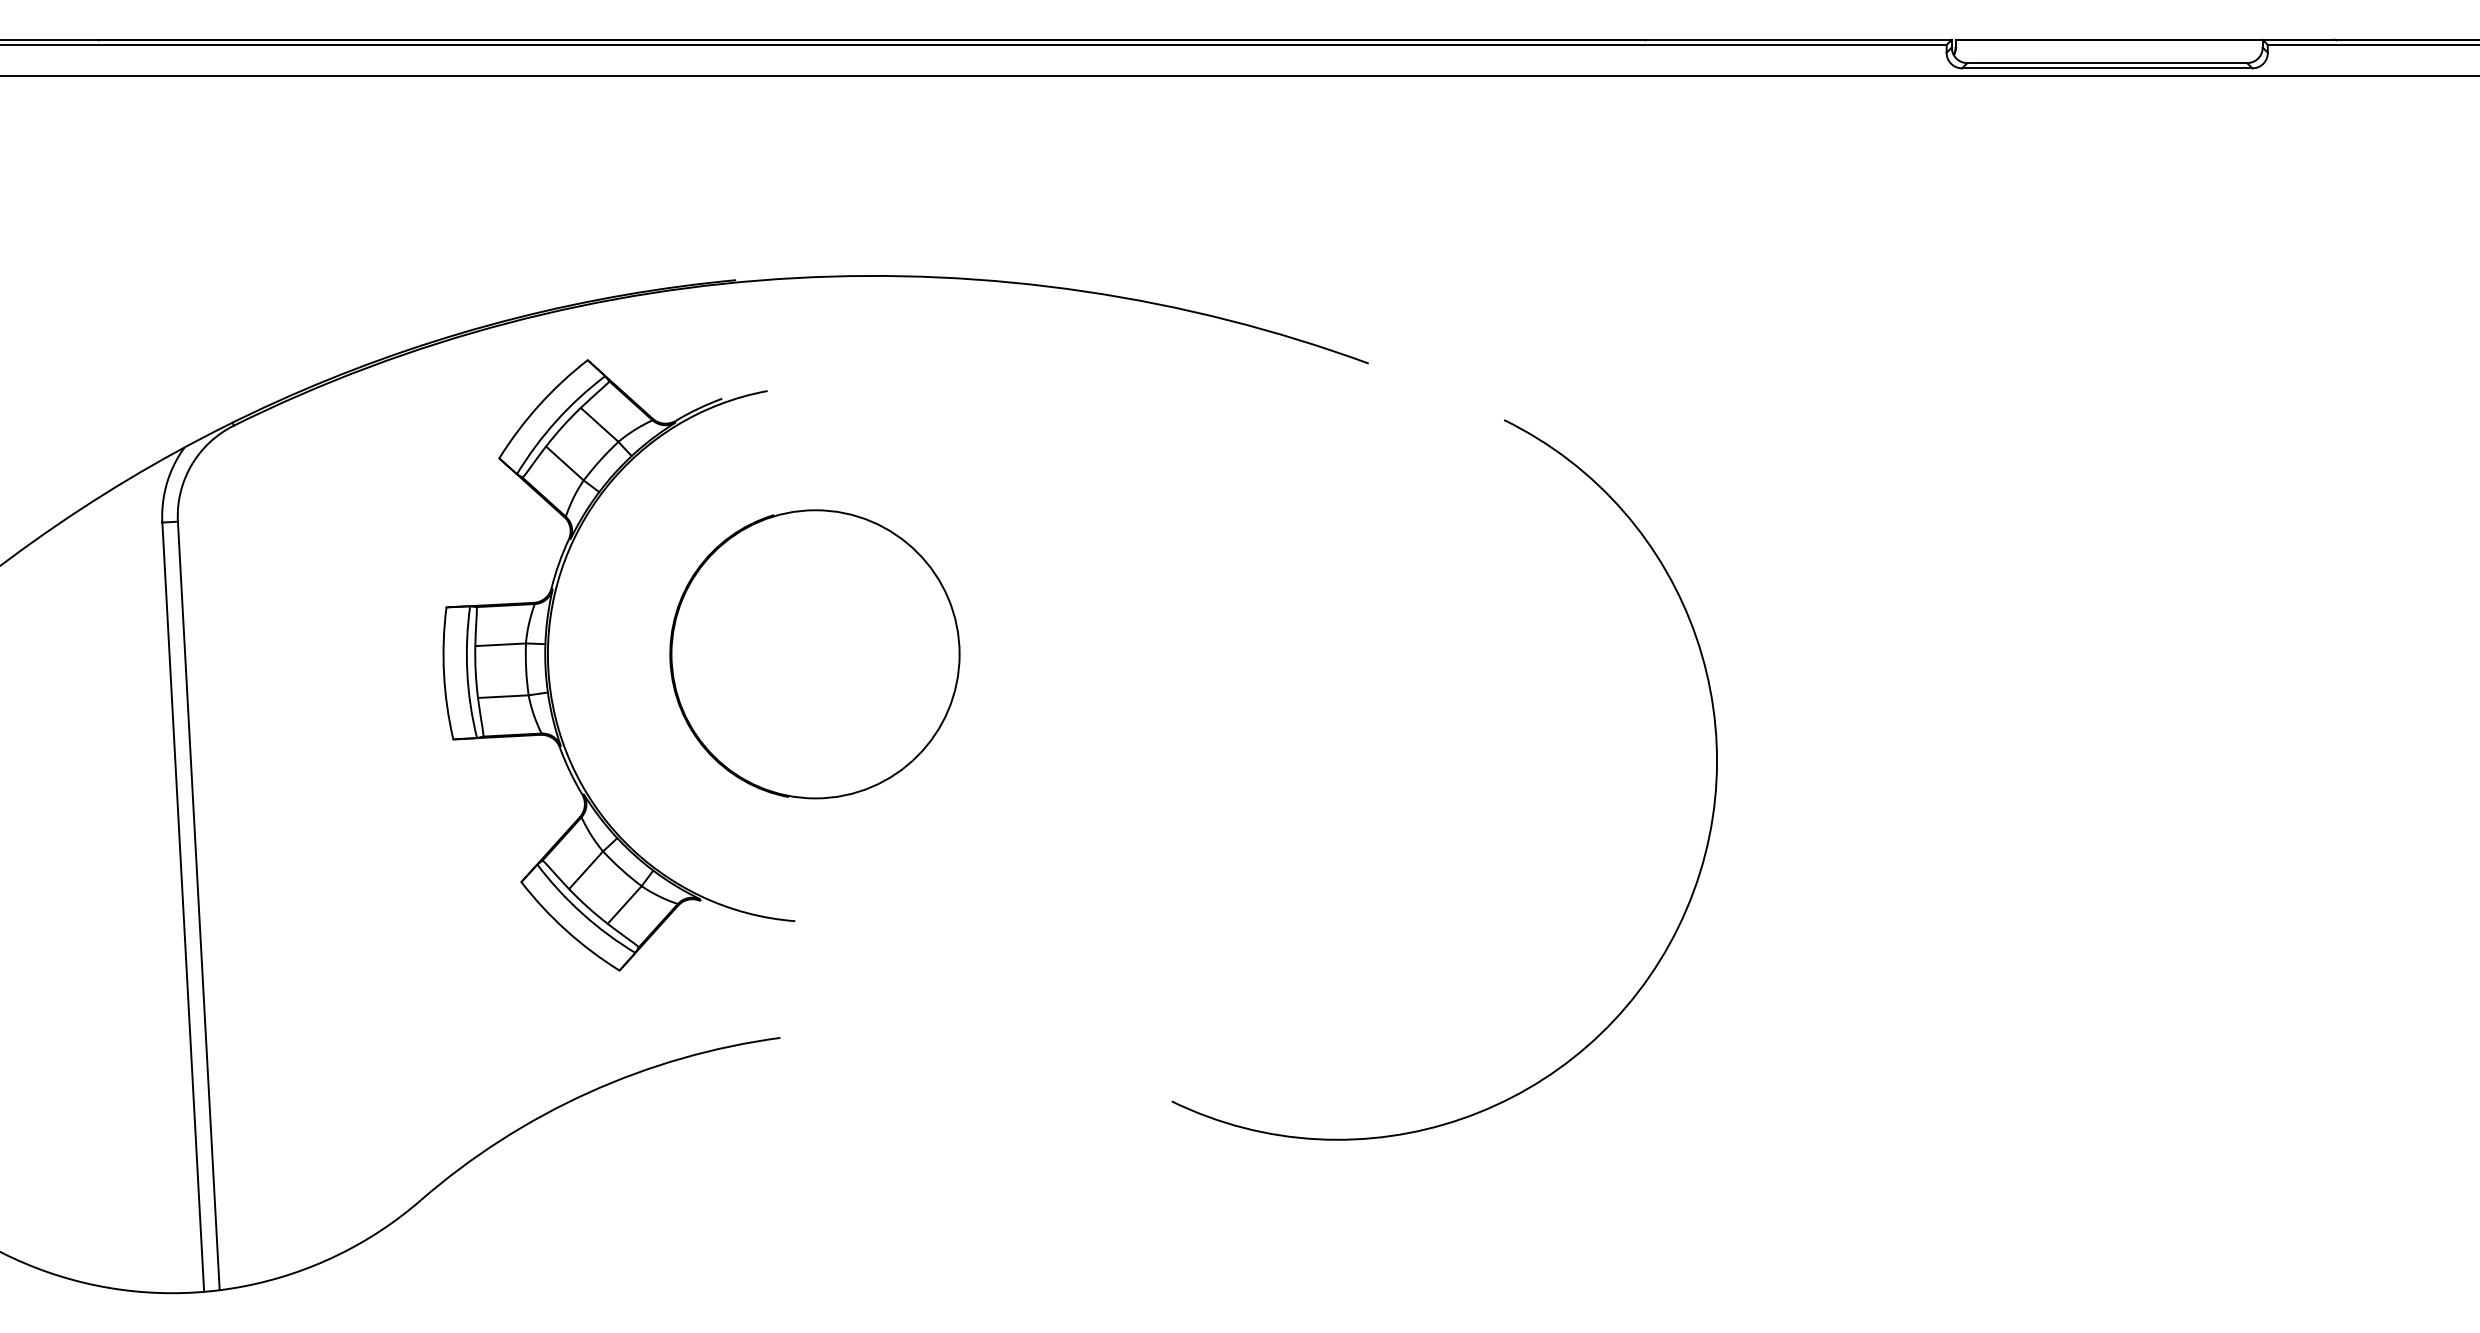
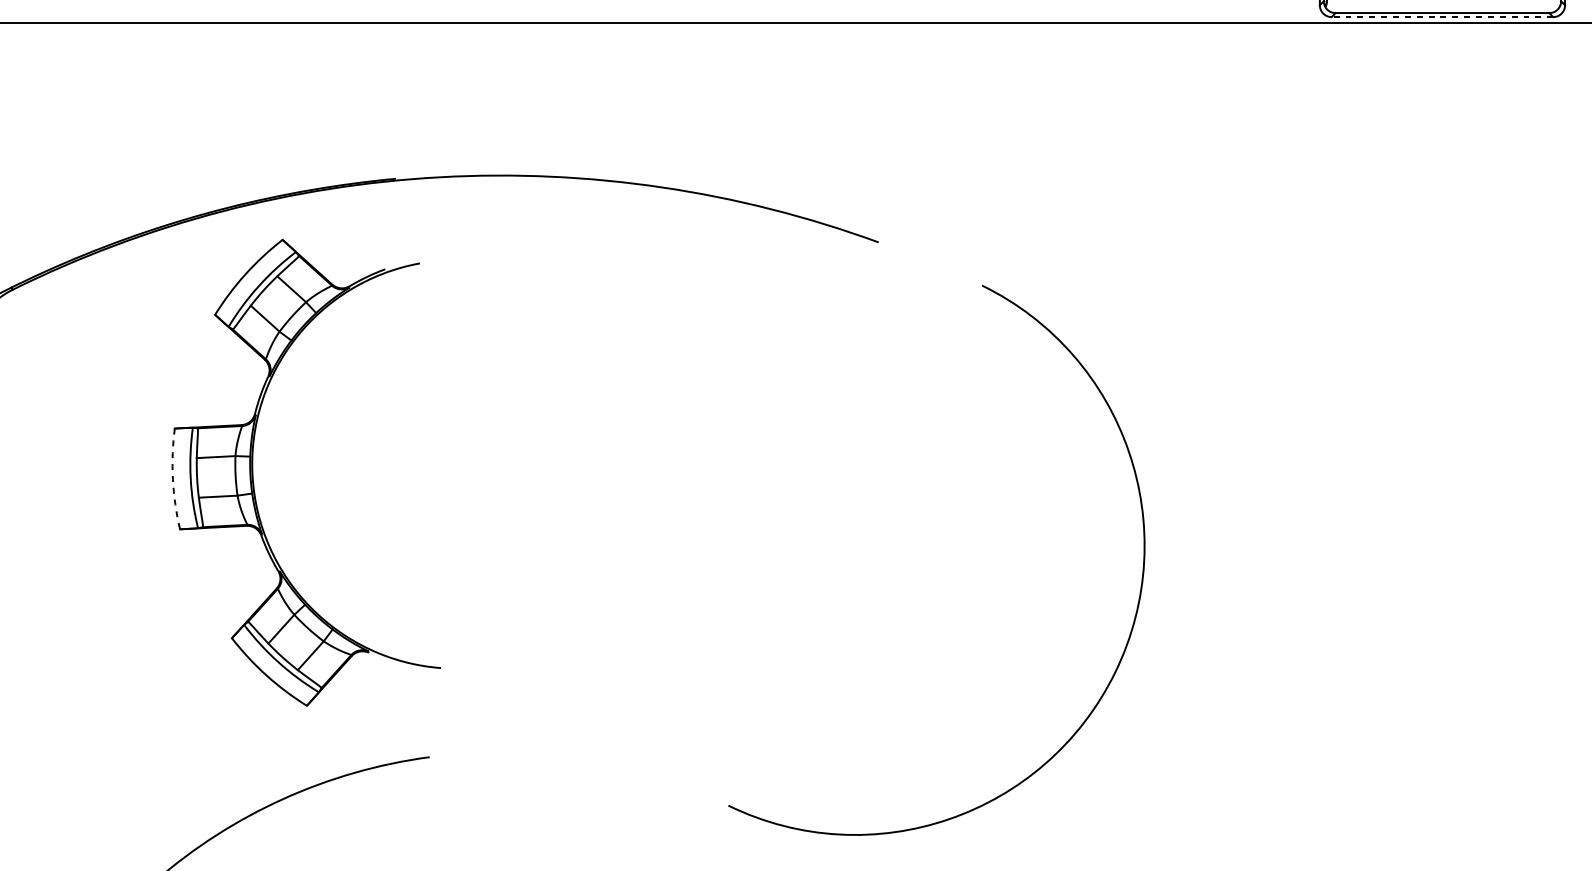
line: (2106, 68) -> (1441, 17), solid -> dashed
part: (814, 654) -> (455, 464), removed
arc: (444, 673) -> (173, 479), solid -> dashed

